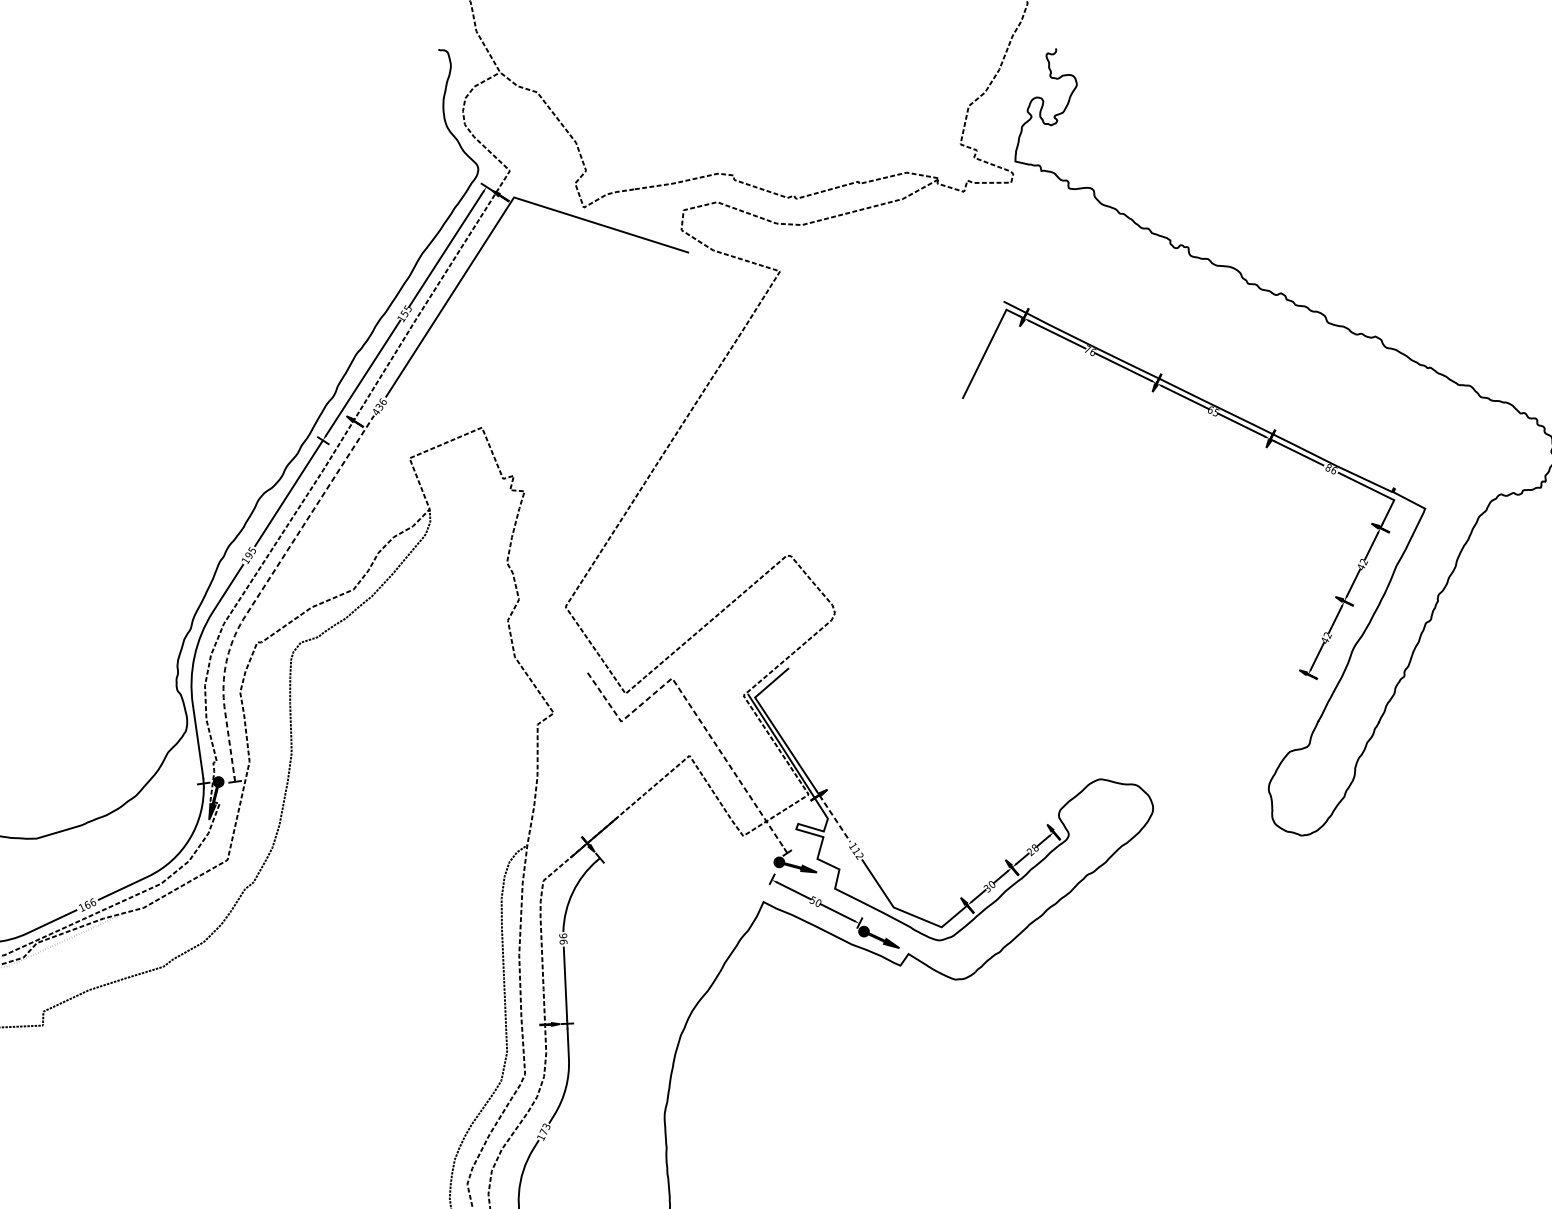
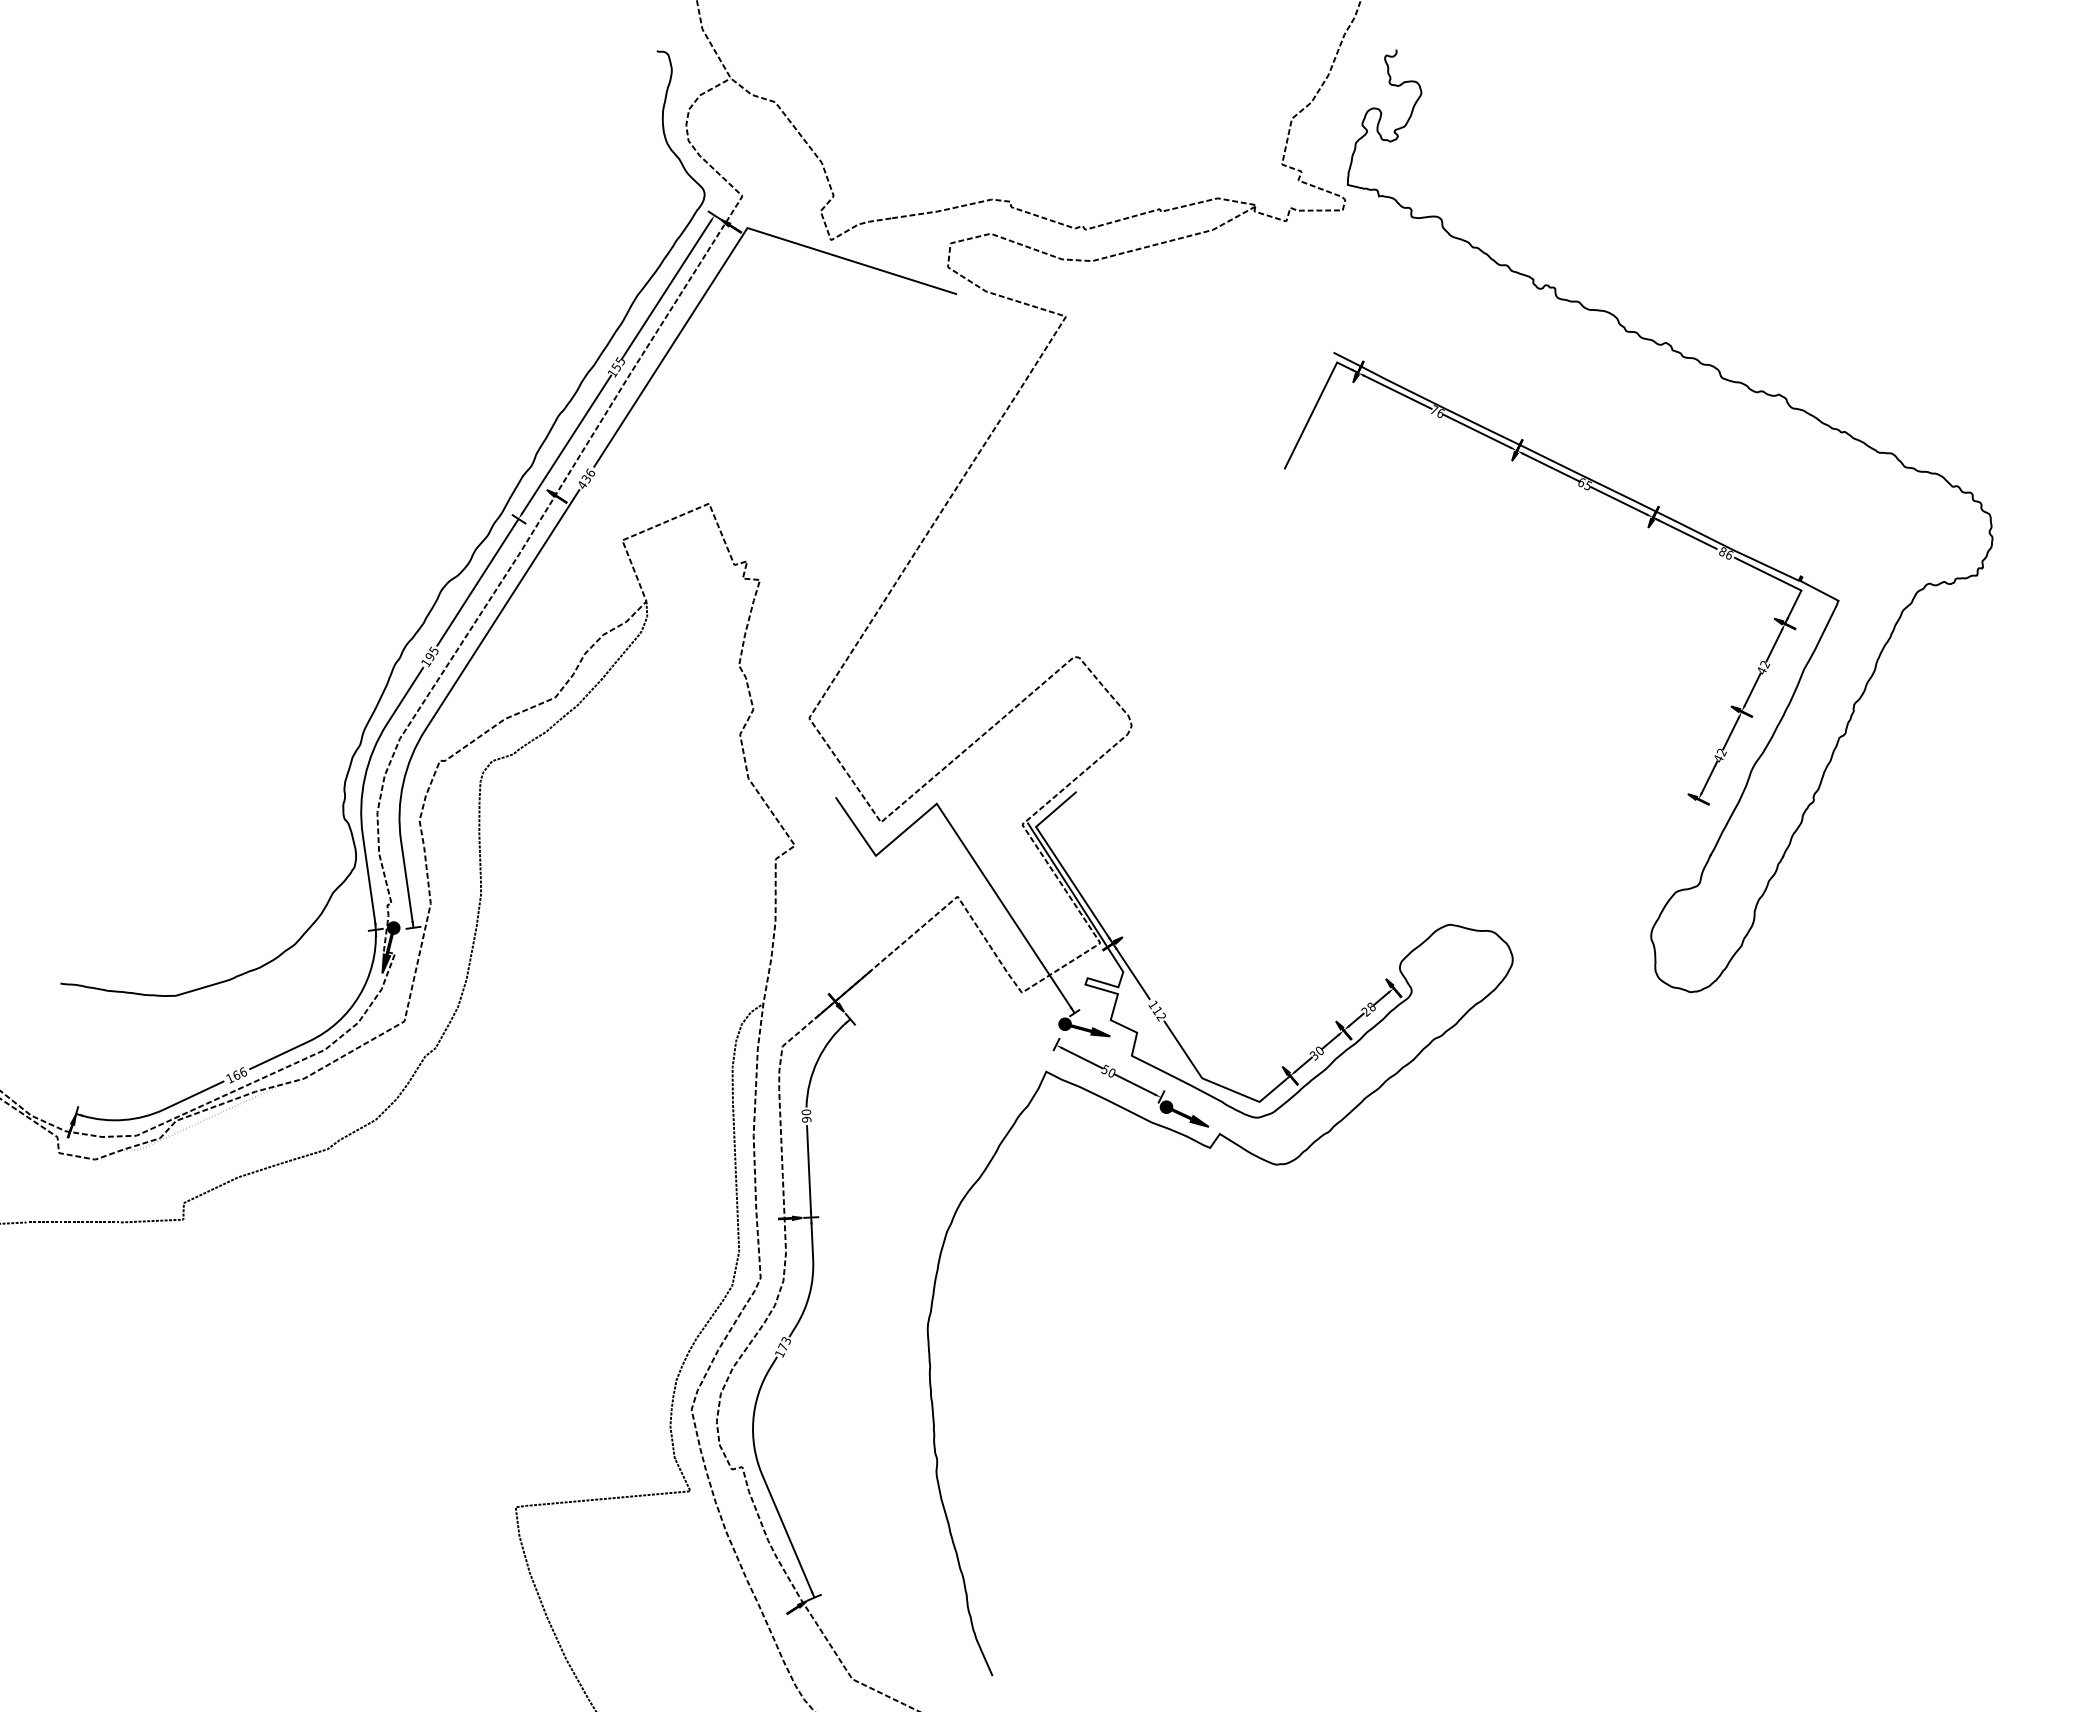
line: (261, 591) -> (444, 700), dashed -> solid
line: (694, 711) -> (963, 843), dashed -> solid
line: (834, 818) -> (1131, 971), dashed -> solid
text: (562, 936) -> (805, 1112), 96 -> 90

